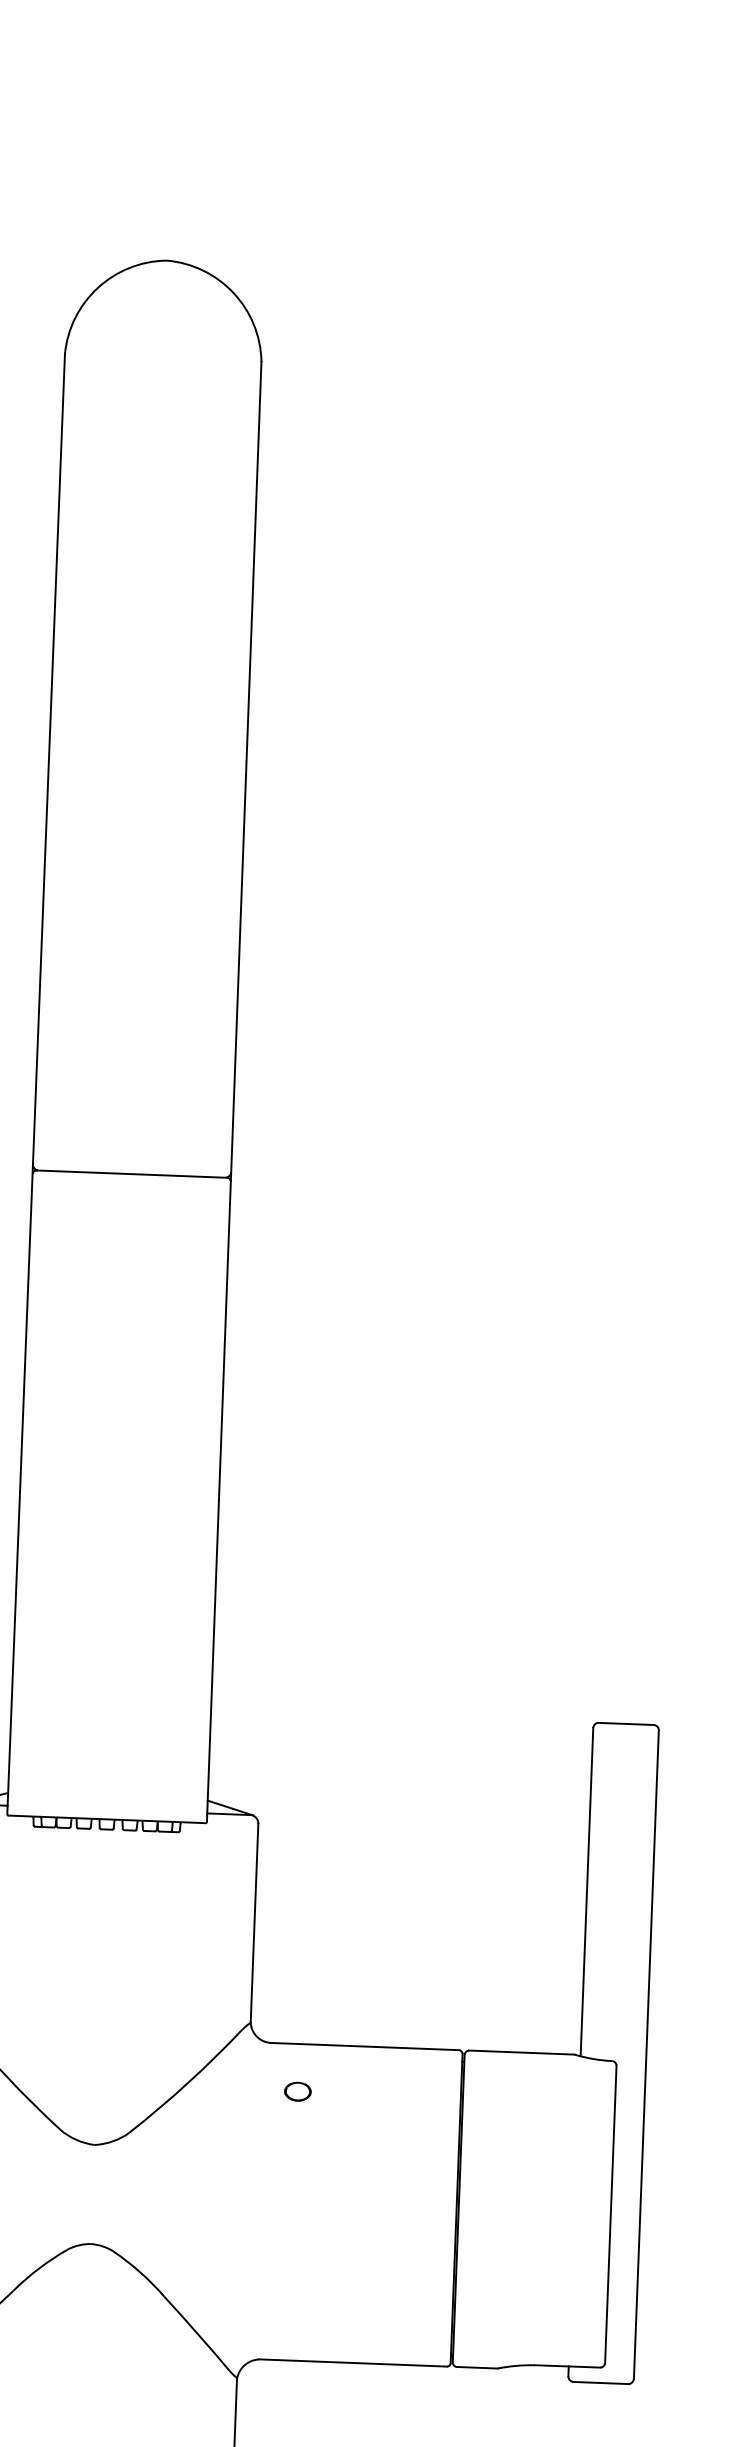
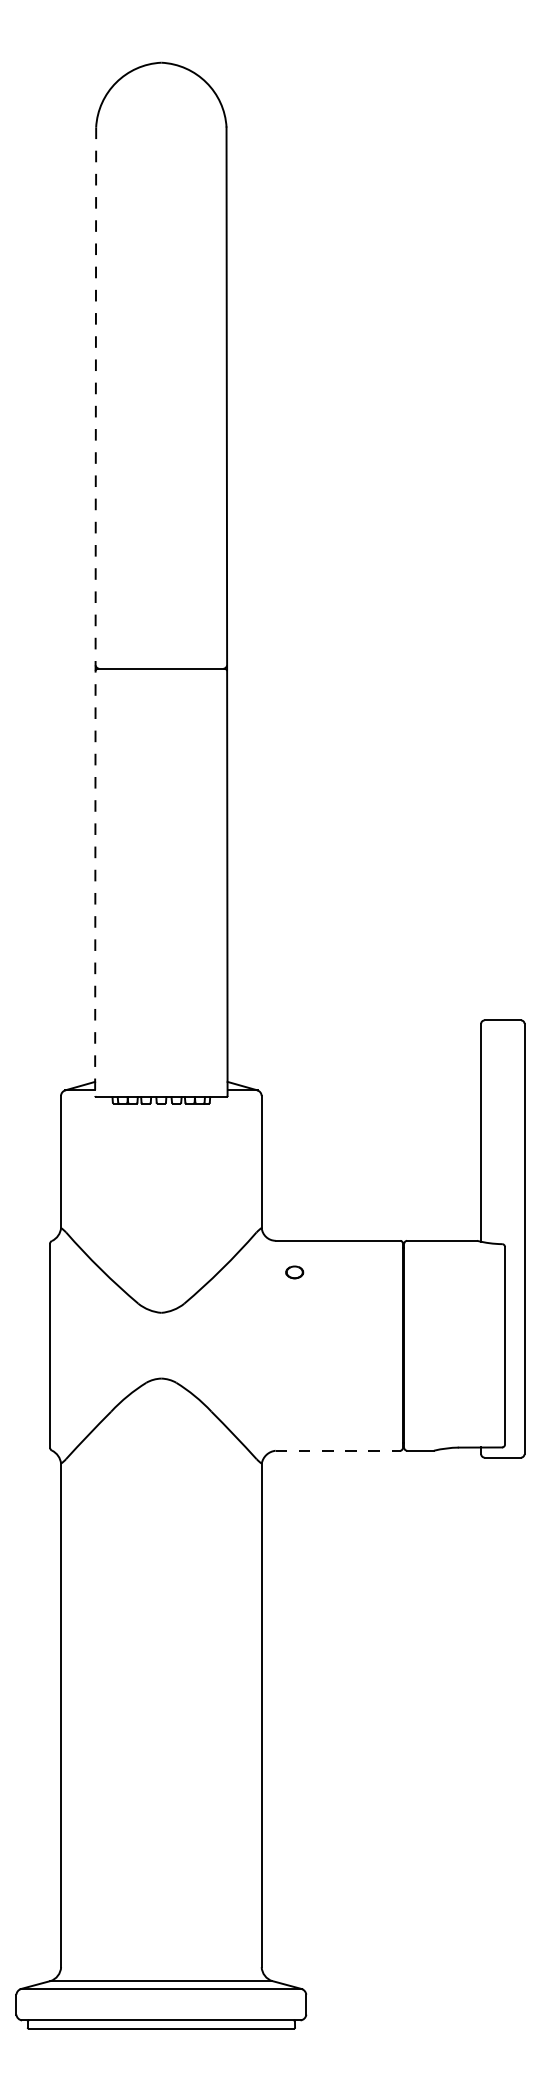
line: (35, 1085) -> (95, 612), solid -> dashed
line: (353, 2362) -> (338, 1450), solid -> dashed

